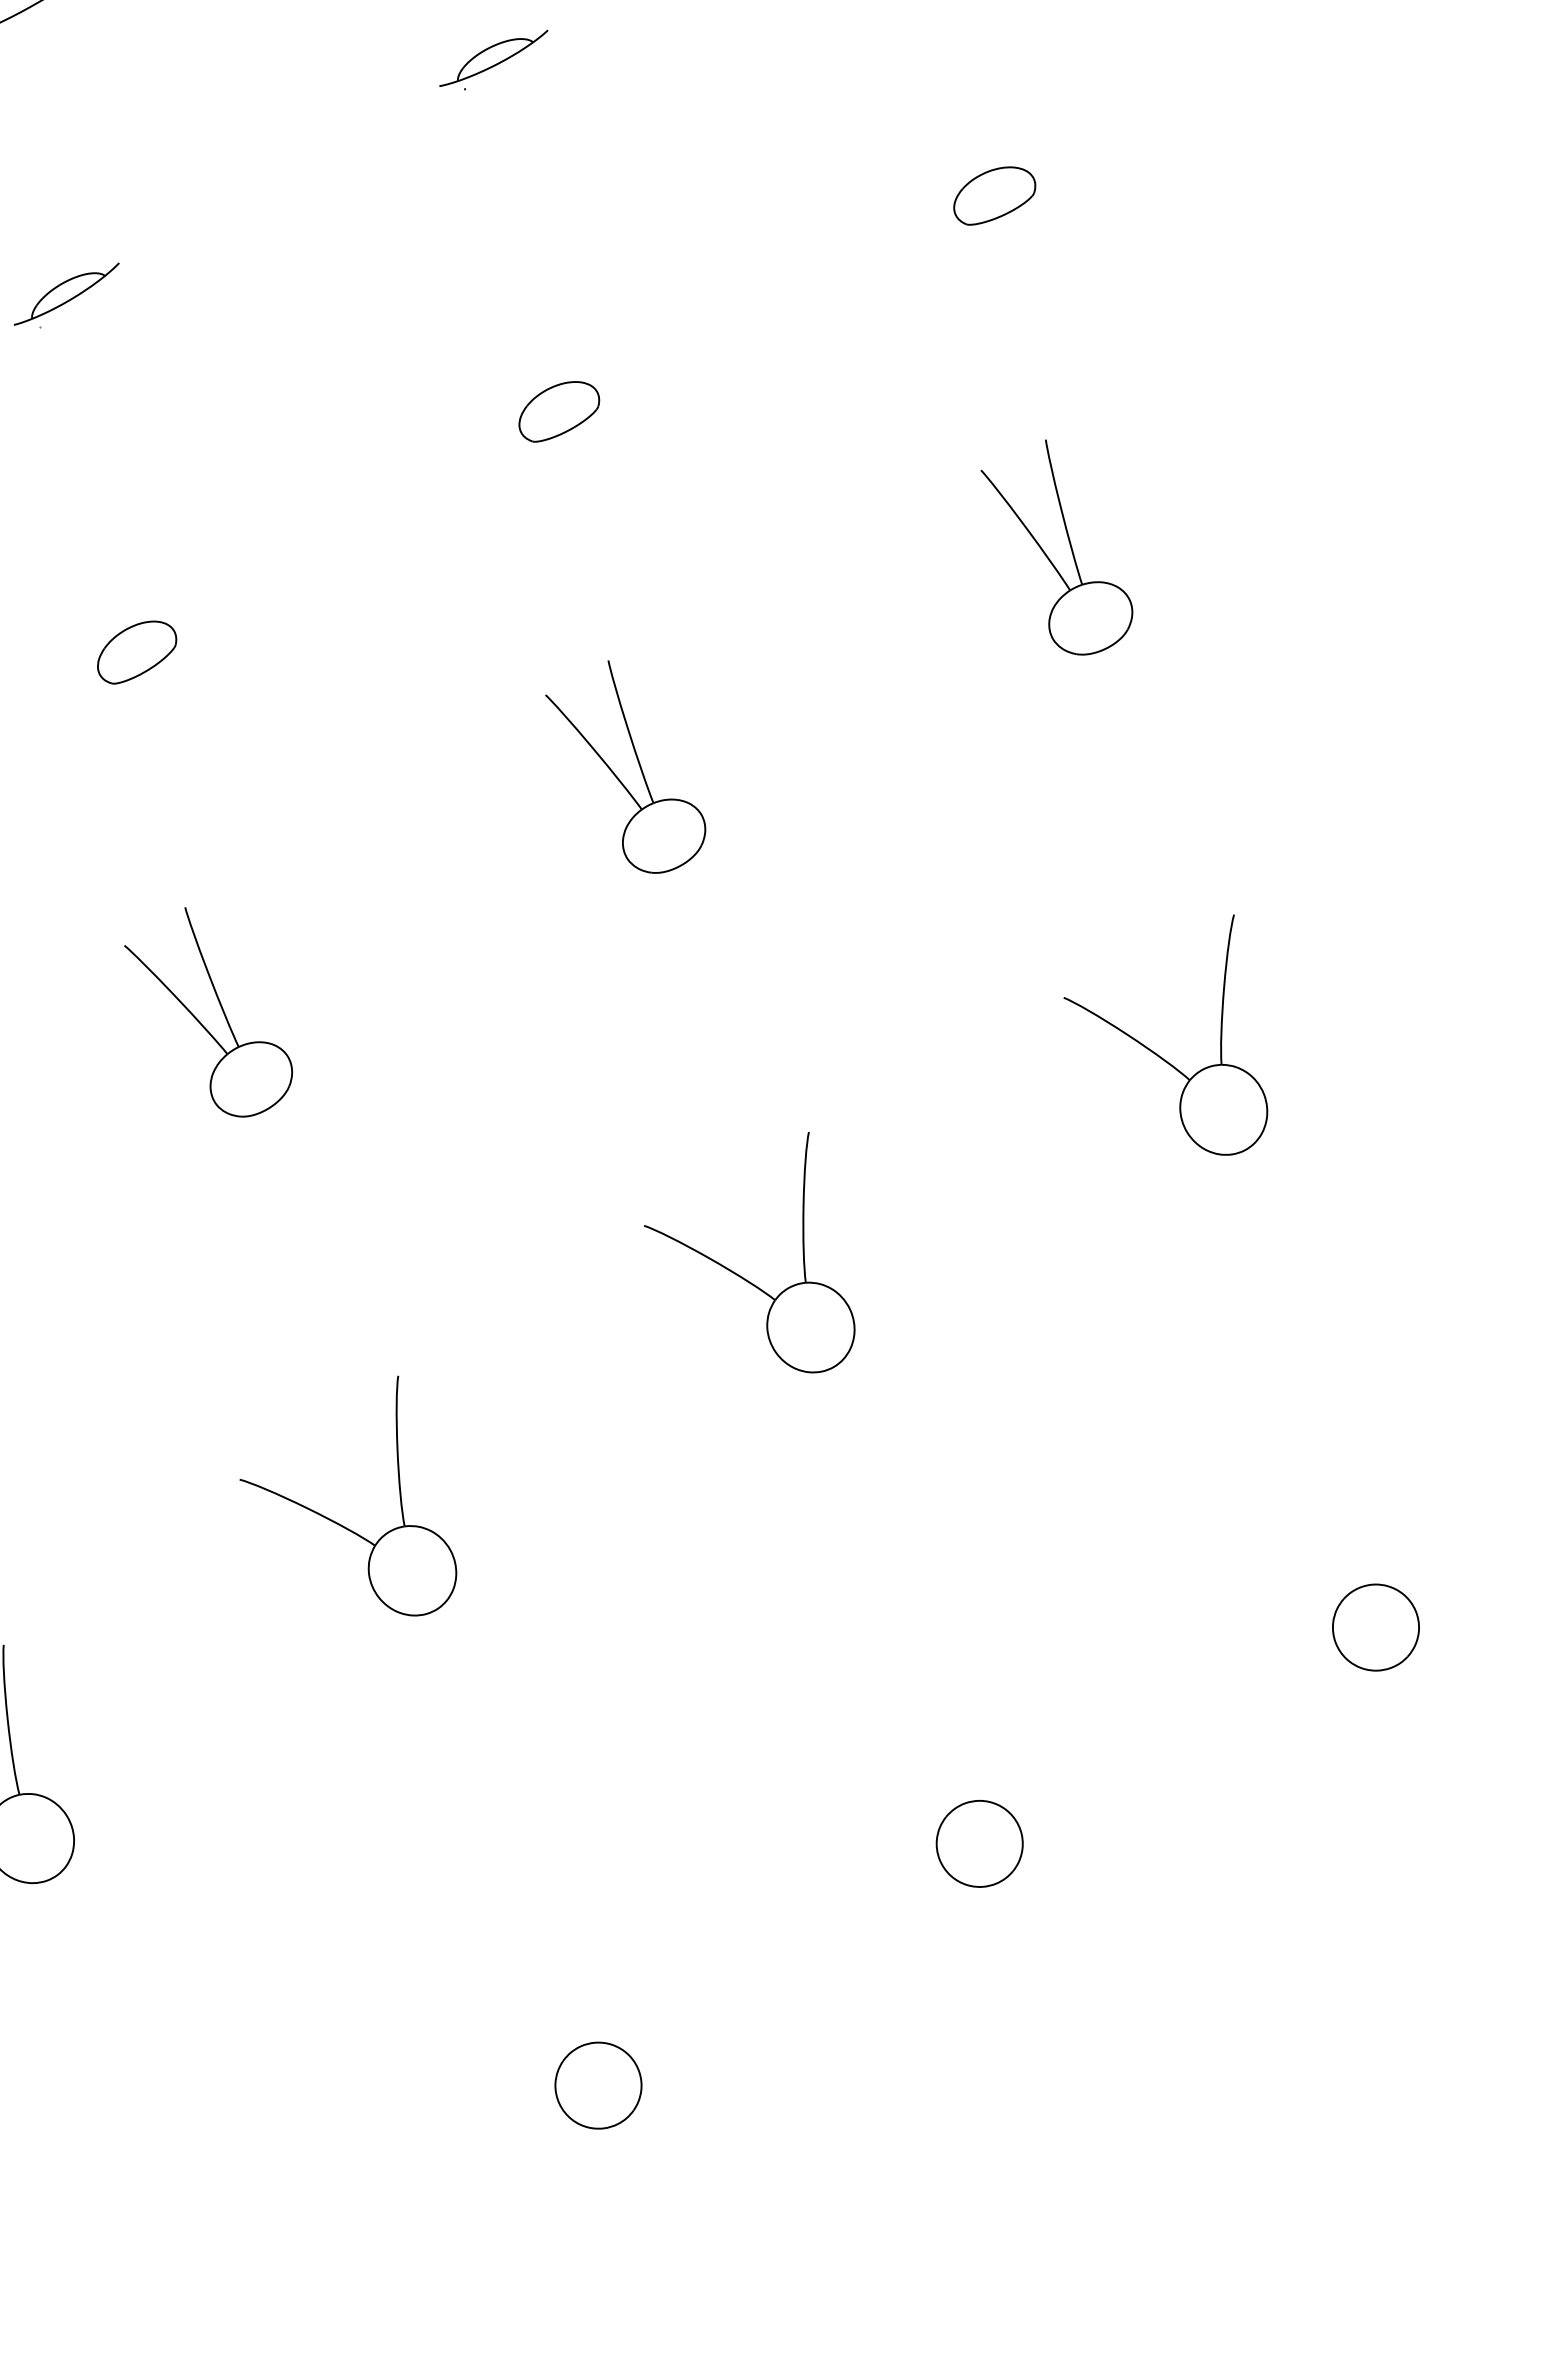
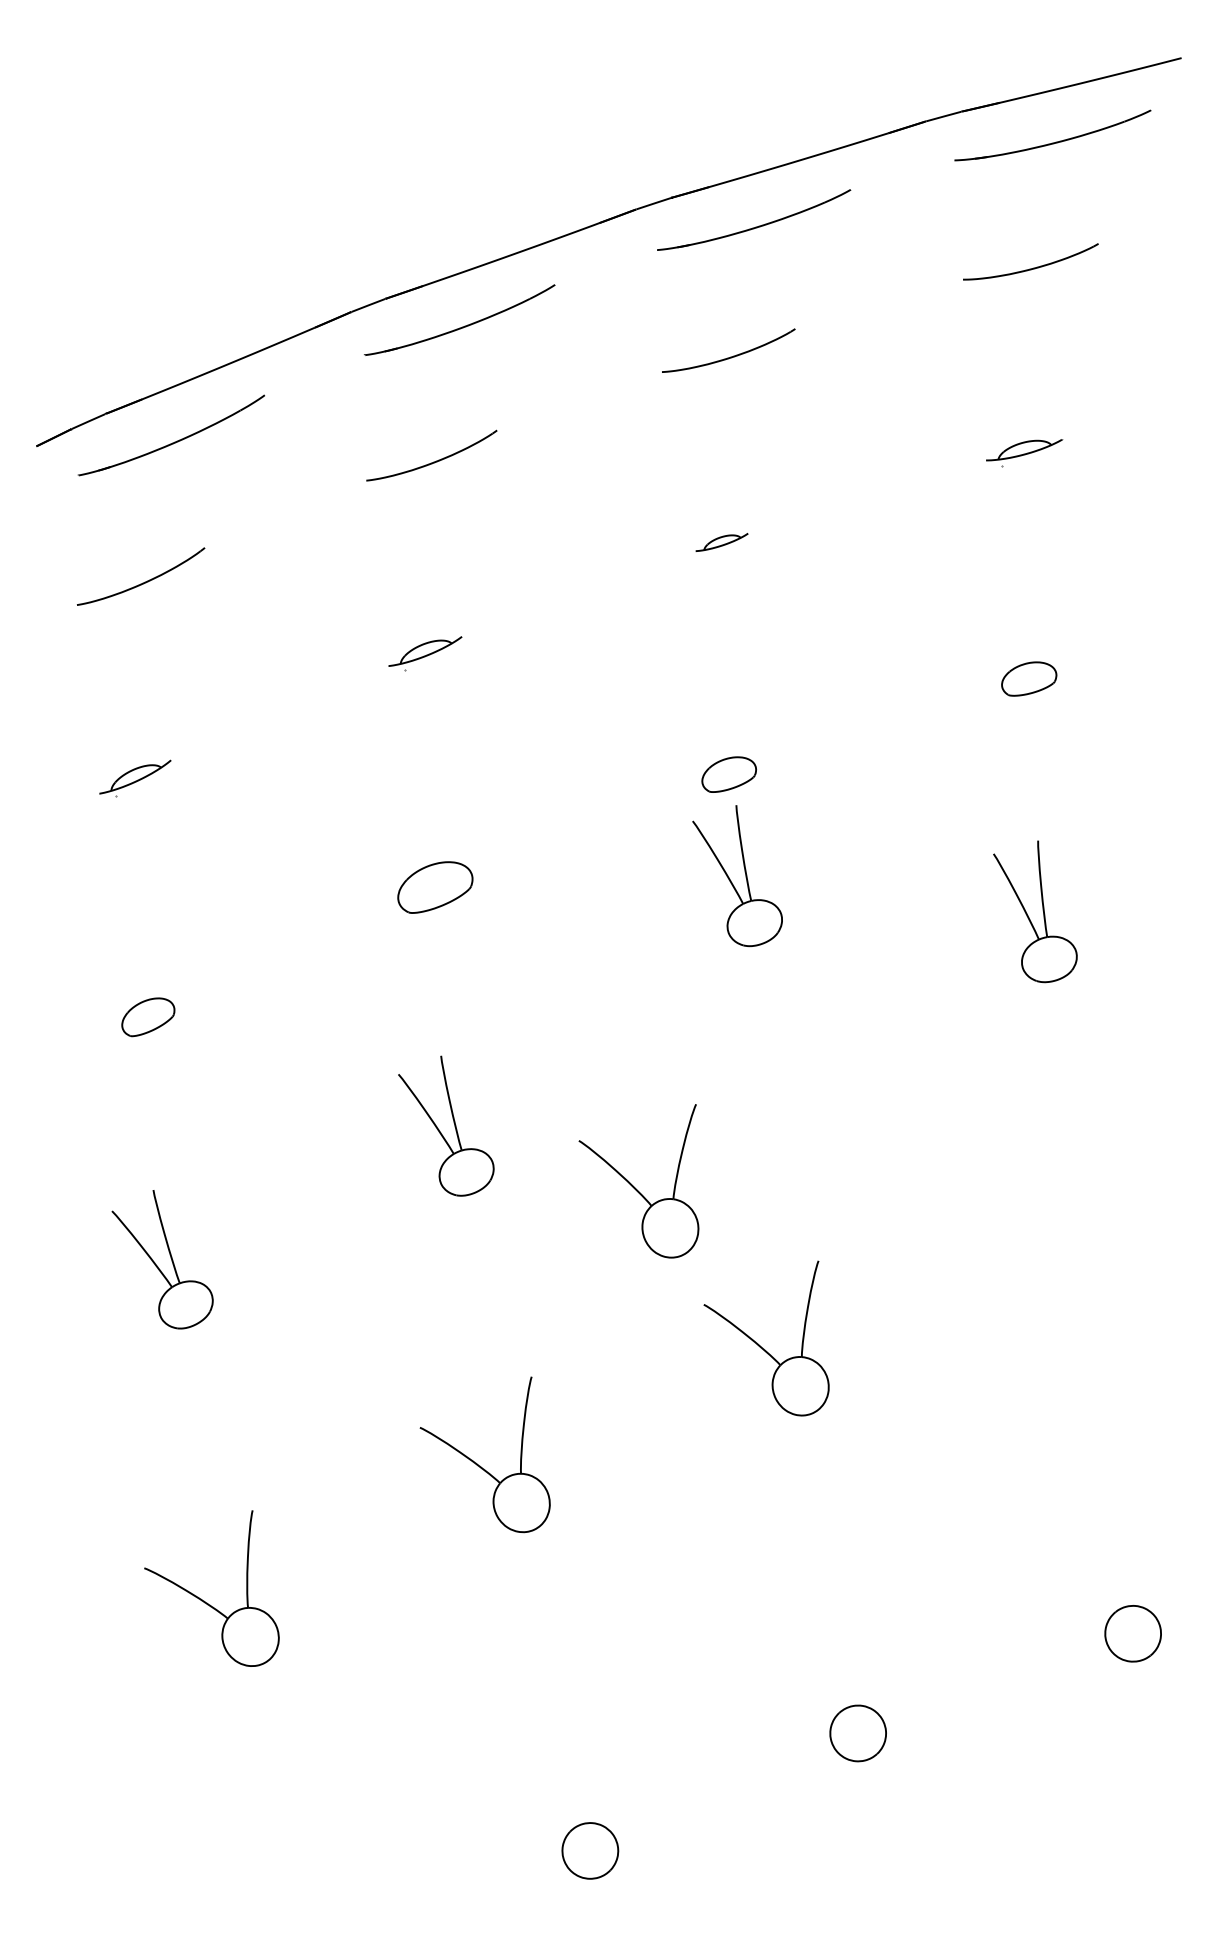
part: (493, 58) -> (721, 542), size x0.7
part: (135, 652) -> (434, 887), size x1.4
part: (618, 776) -> (731, 880), moved
part: (1157, 1053) -> (633, 1185), moved

